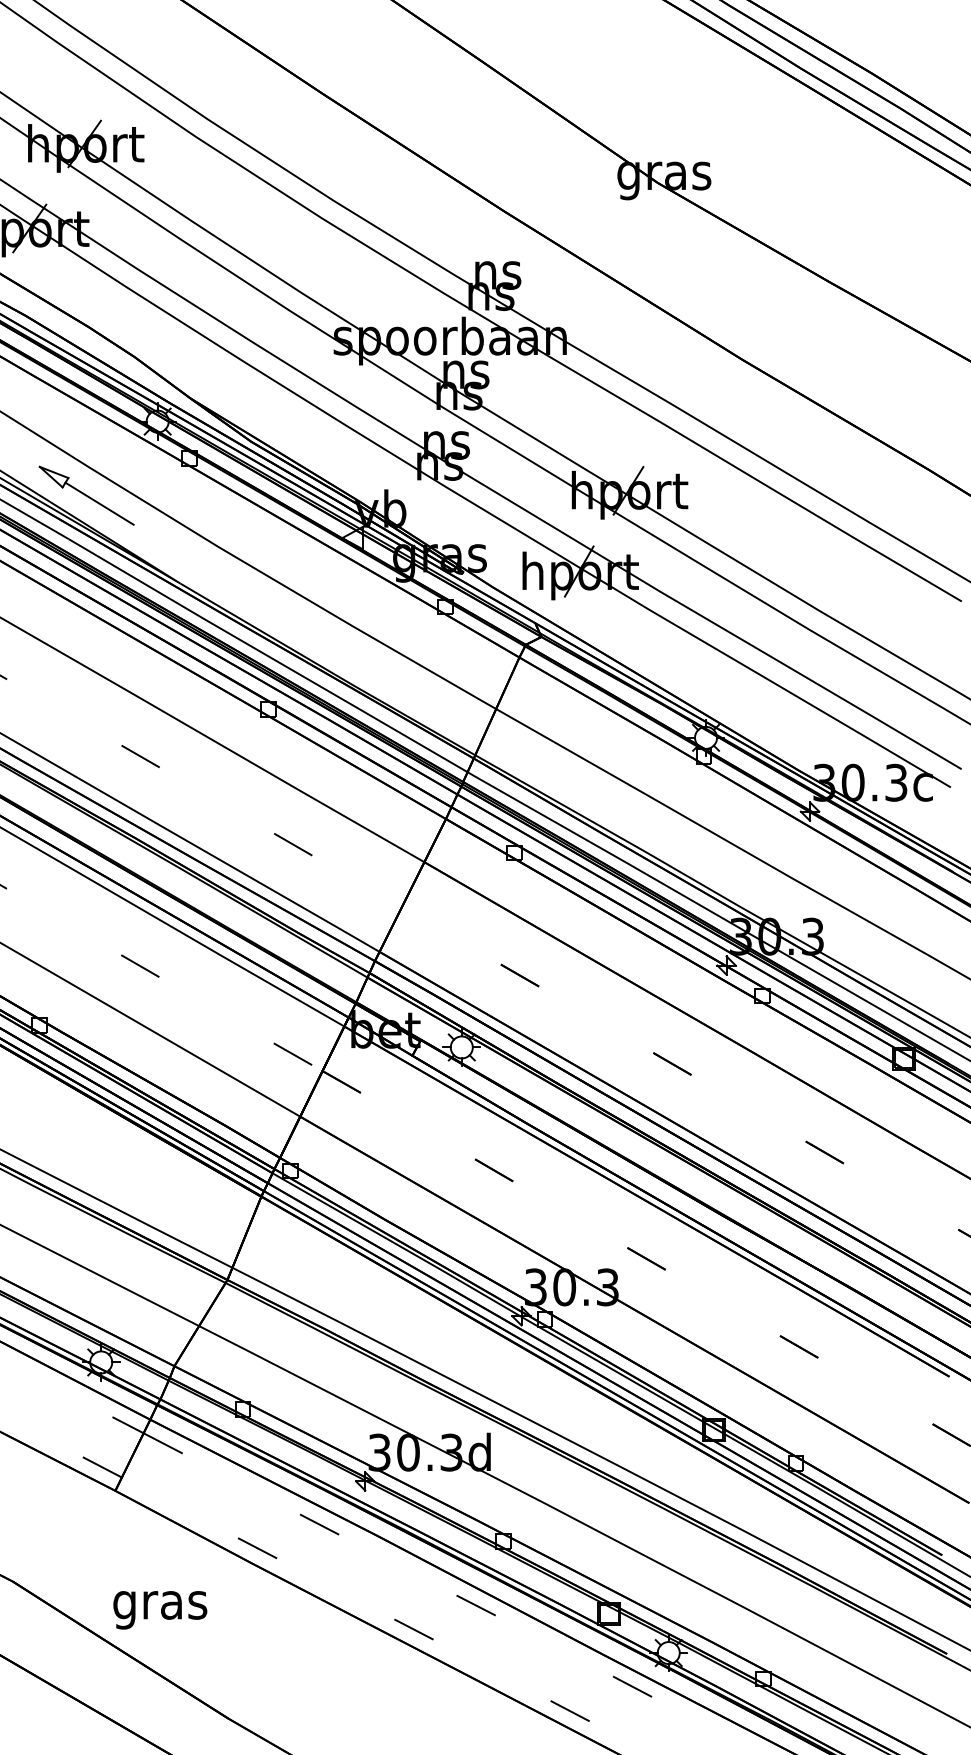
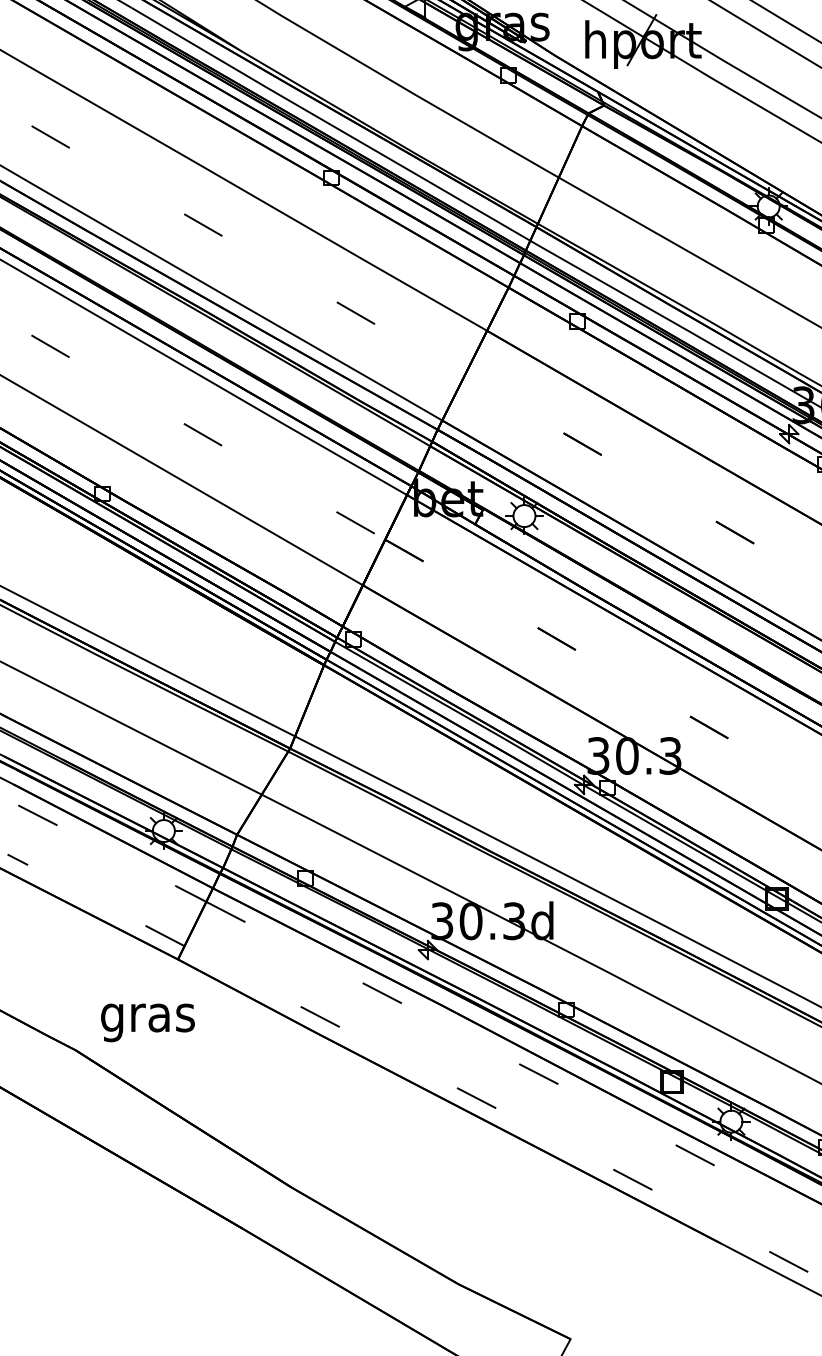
text: (160, 1610) -> (148, 1023), moved

